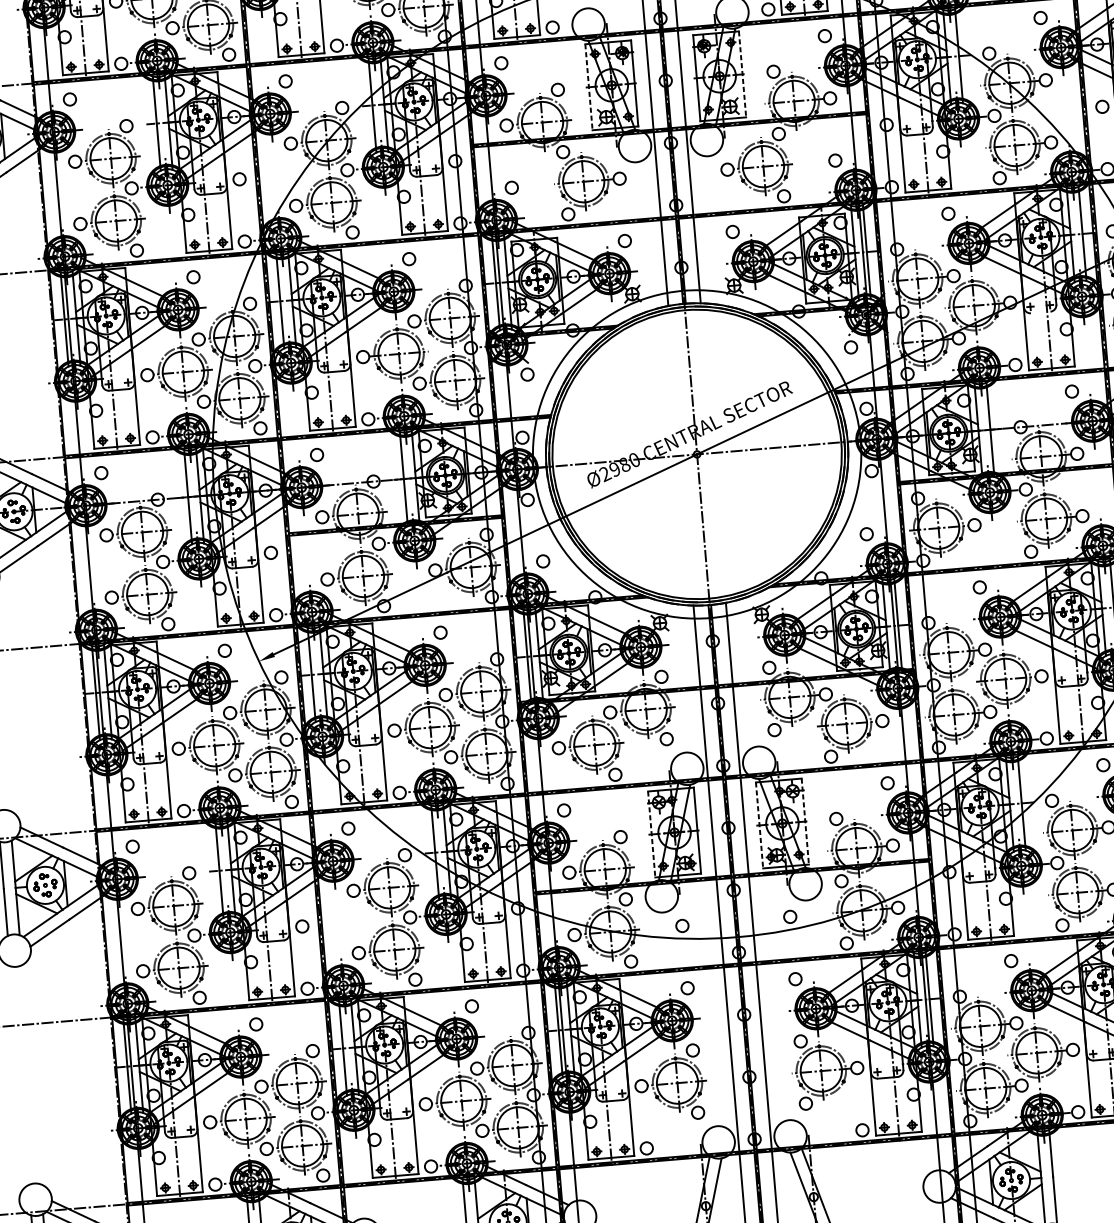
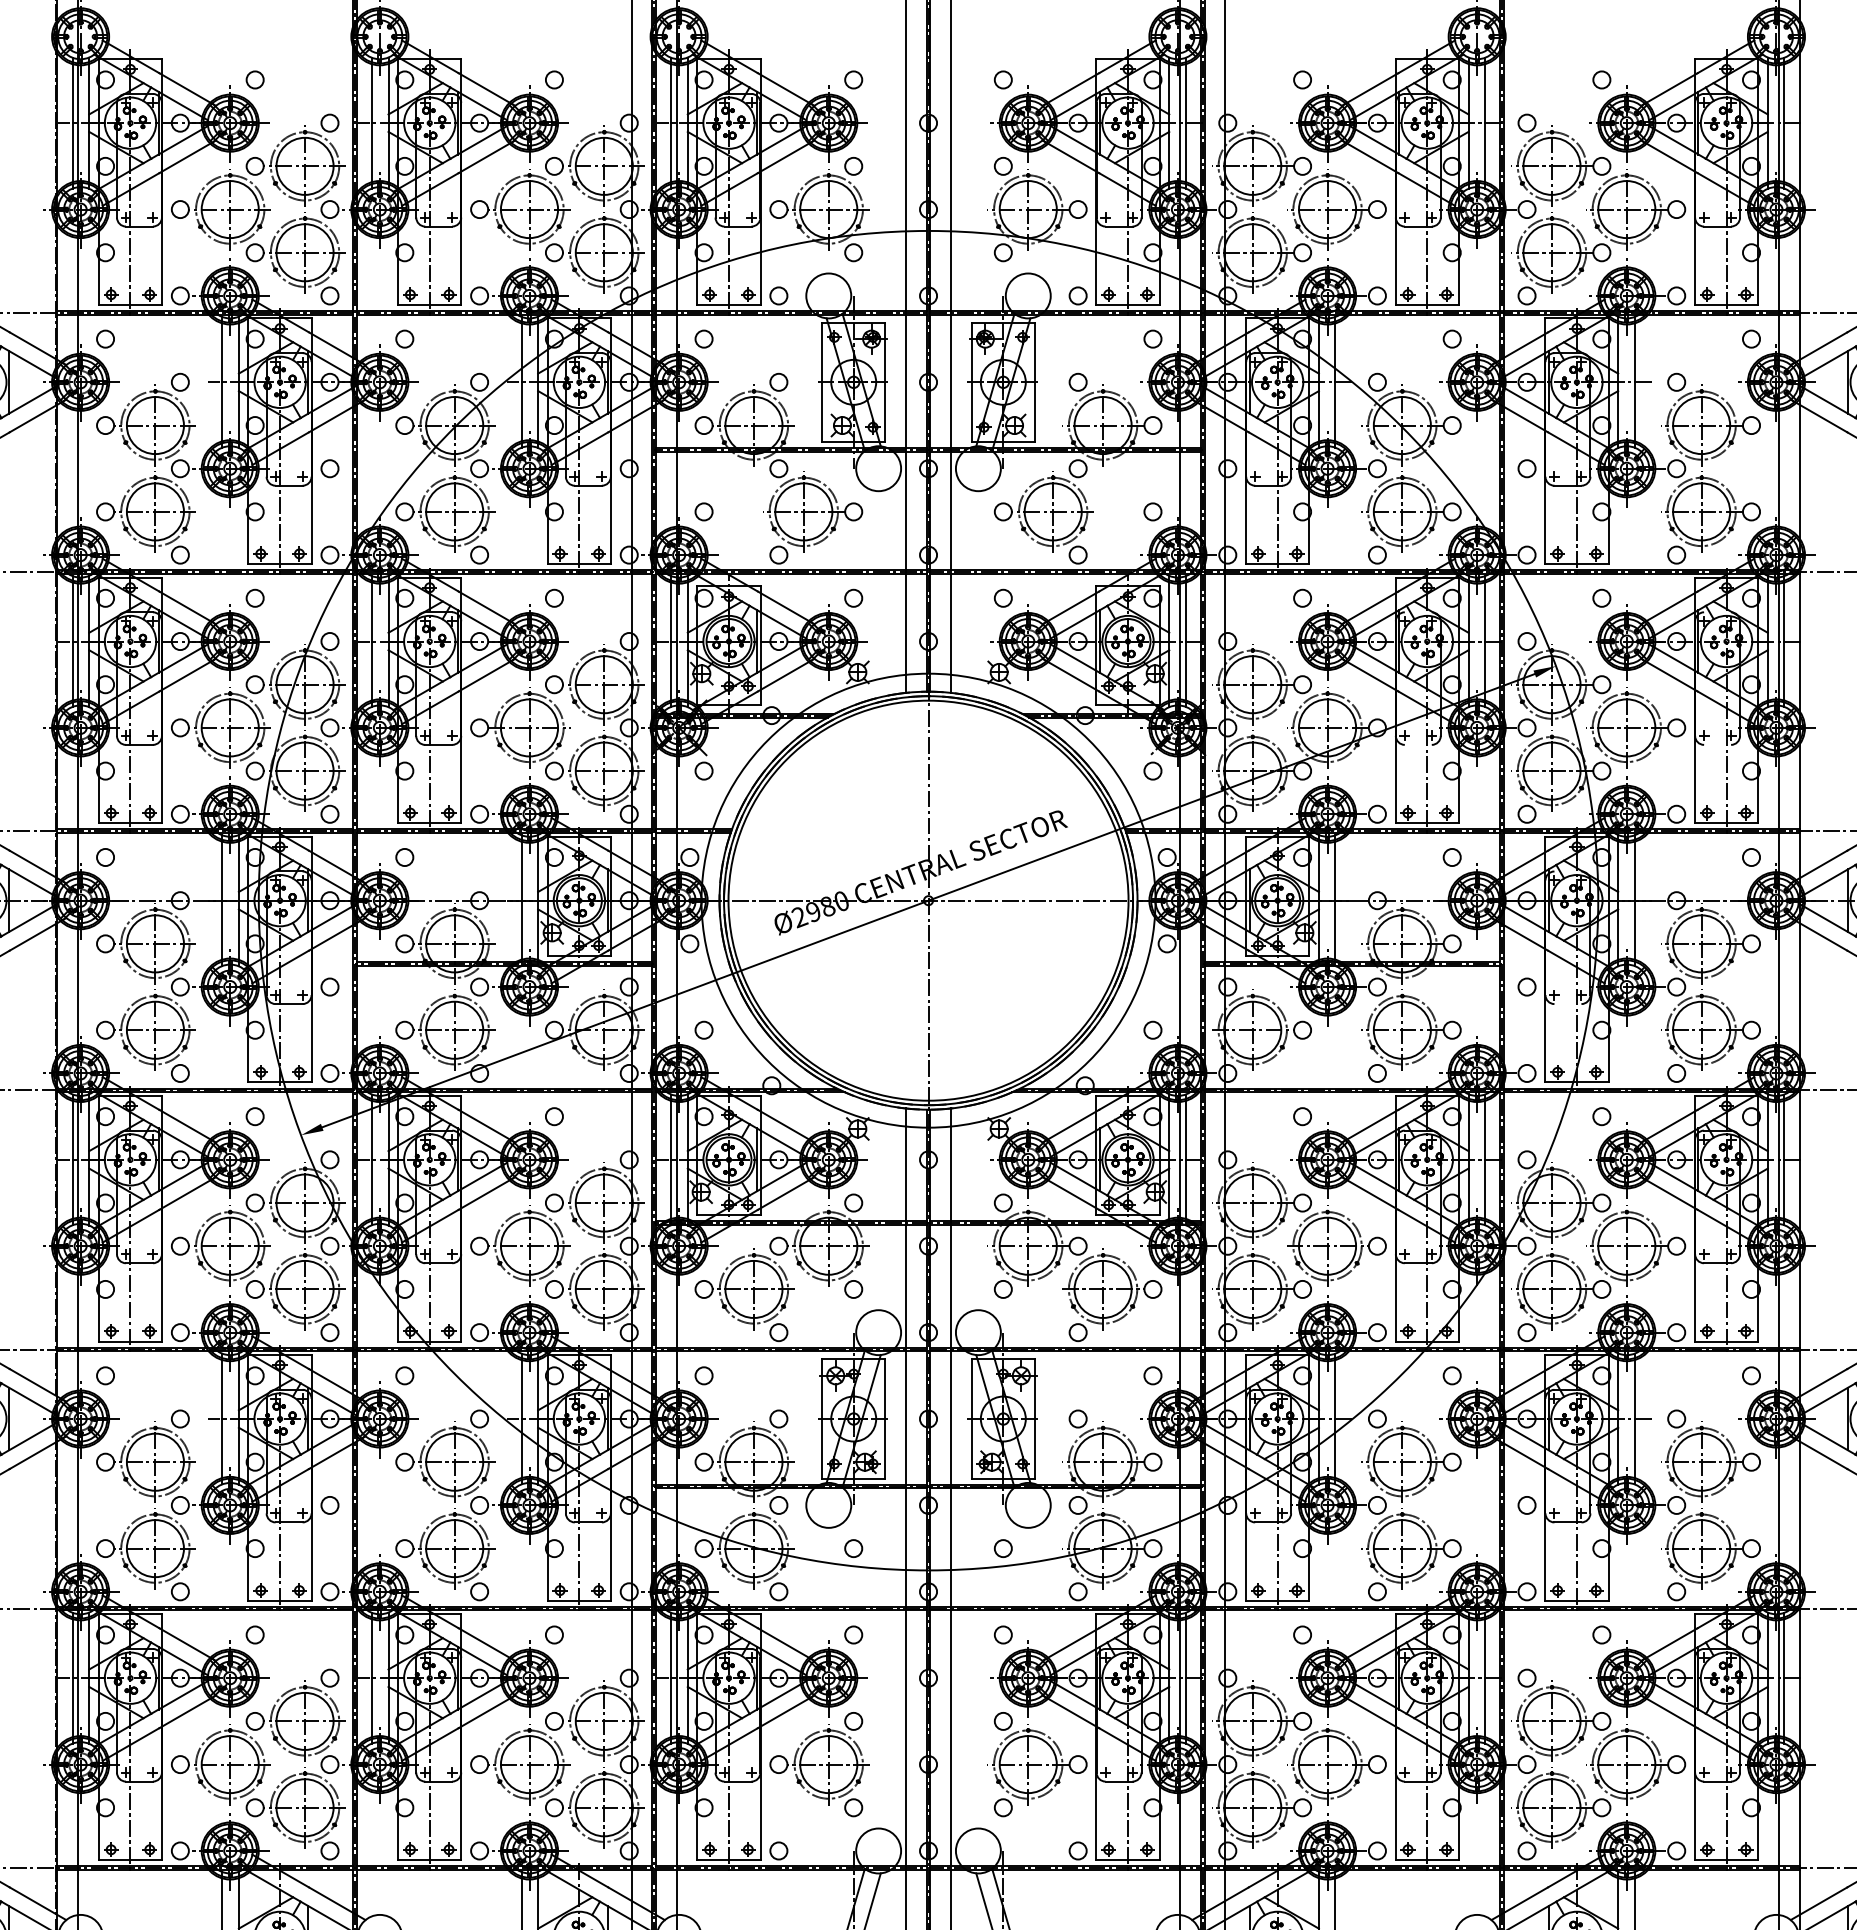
line: (742, 74) -> (1035, 382), dashed -> solid
line: (588, 87) -> (821, 382), dashed -> solid
line: (805, 821) -> (1035, 1419), dashed -> solid
line: (759, 825) -> (971, 1419), dashed -> solid
line: (651, 834) -> (821, 1419), dashed -> solid

